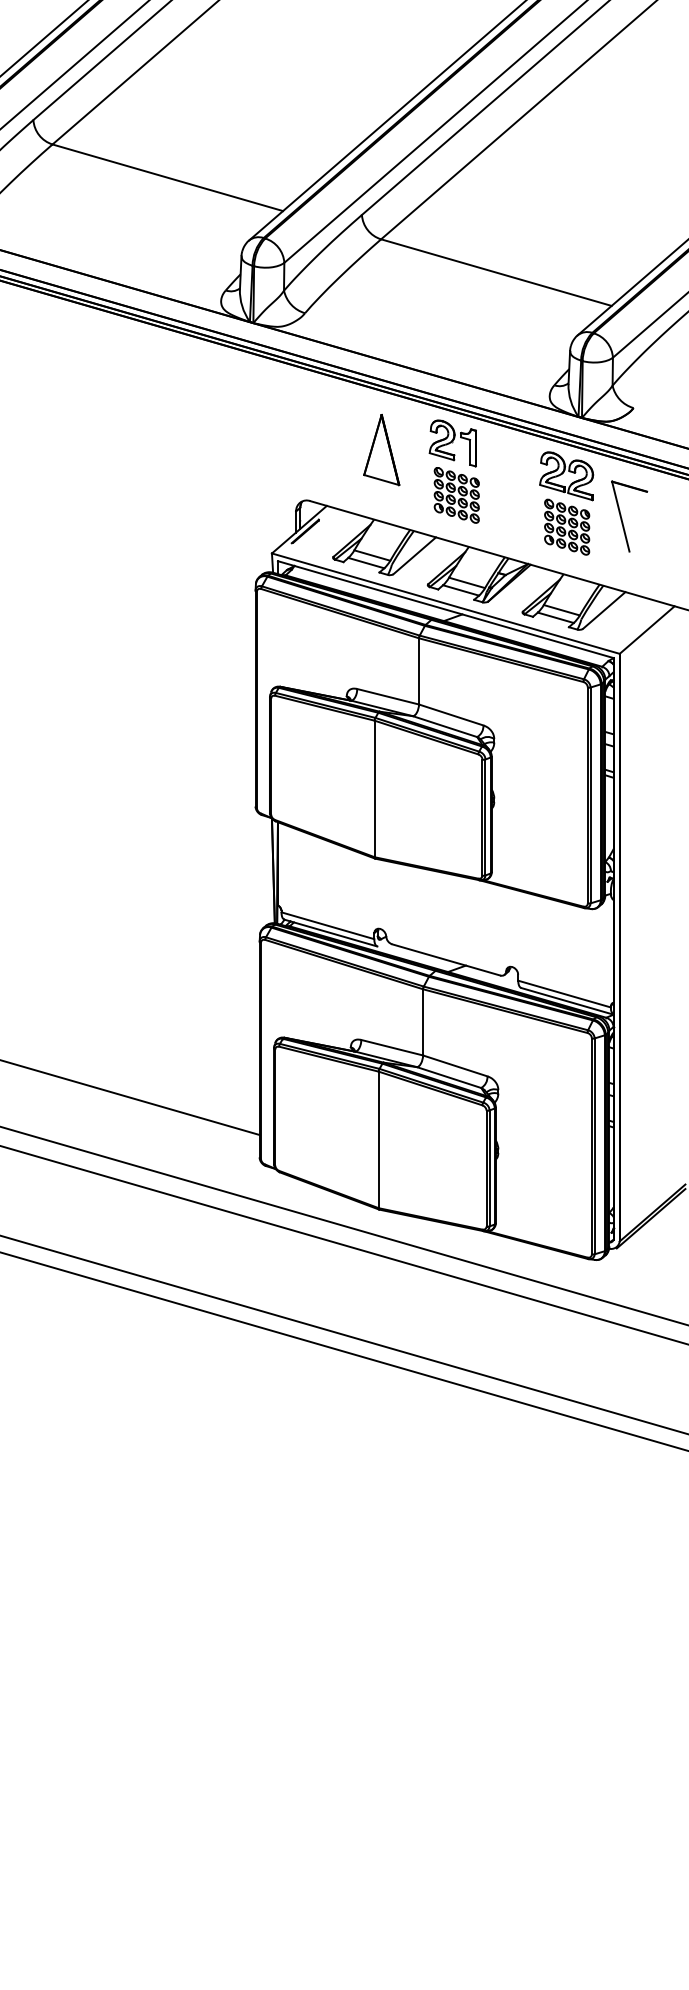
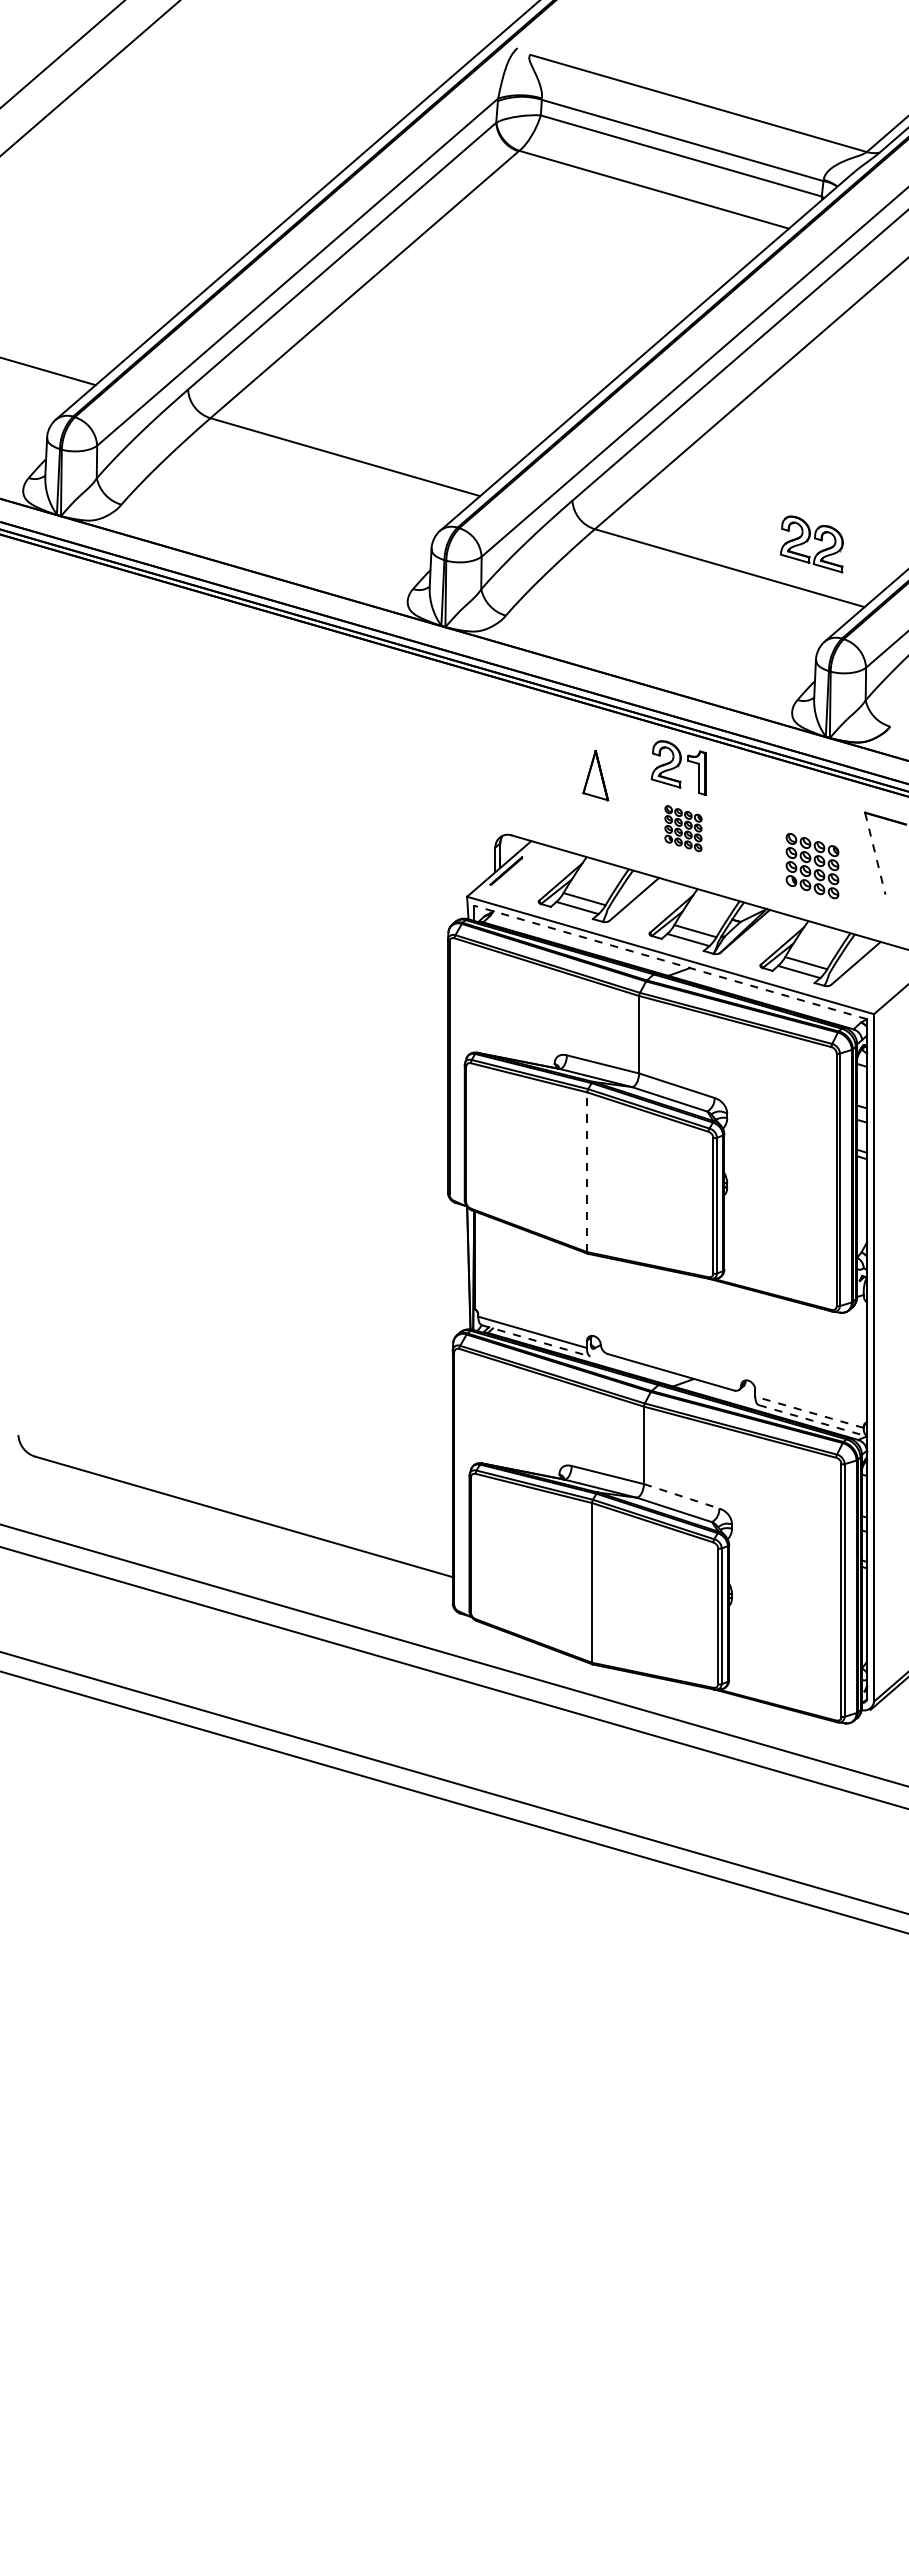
part: (381, 449) -> (595, 775), size x0.6
part: (566, 476) -> (811, 544), moved
part: (456, 495) -> (683, 828), size x0.7
line: (620, 517) -> (875, 854), solid -> dashed
line: (445, 609) -> (670, 962), solid -> dashed
line: (374, 789) -> (587, 1172), solid -> dashed
line: (331, 932) -> (536, 1340), solid -> dashed
line: (564, 994) -> (809, 1412), solid -> dashed
line: (567, 1001) -> (813, 1420), solid -> dashed
line: (455, 1066) -> (681, 1496), solid -> dashed

